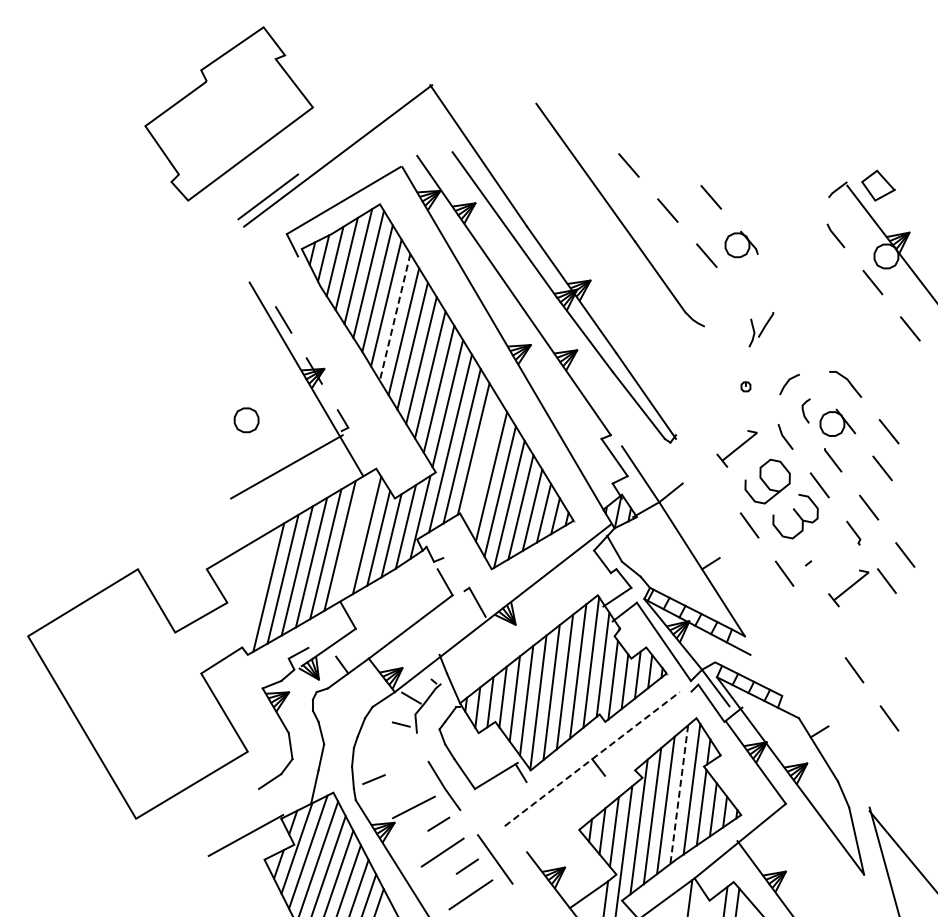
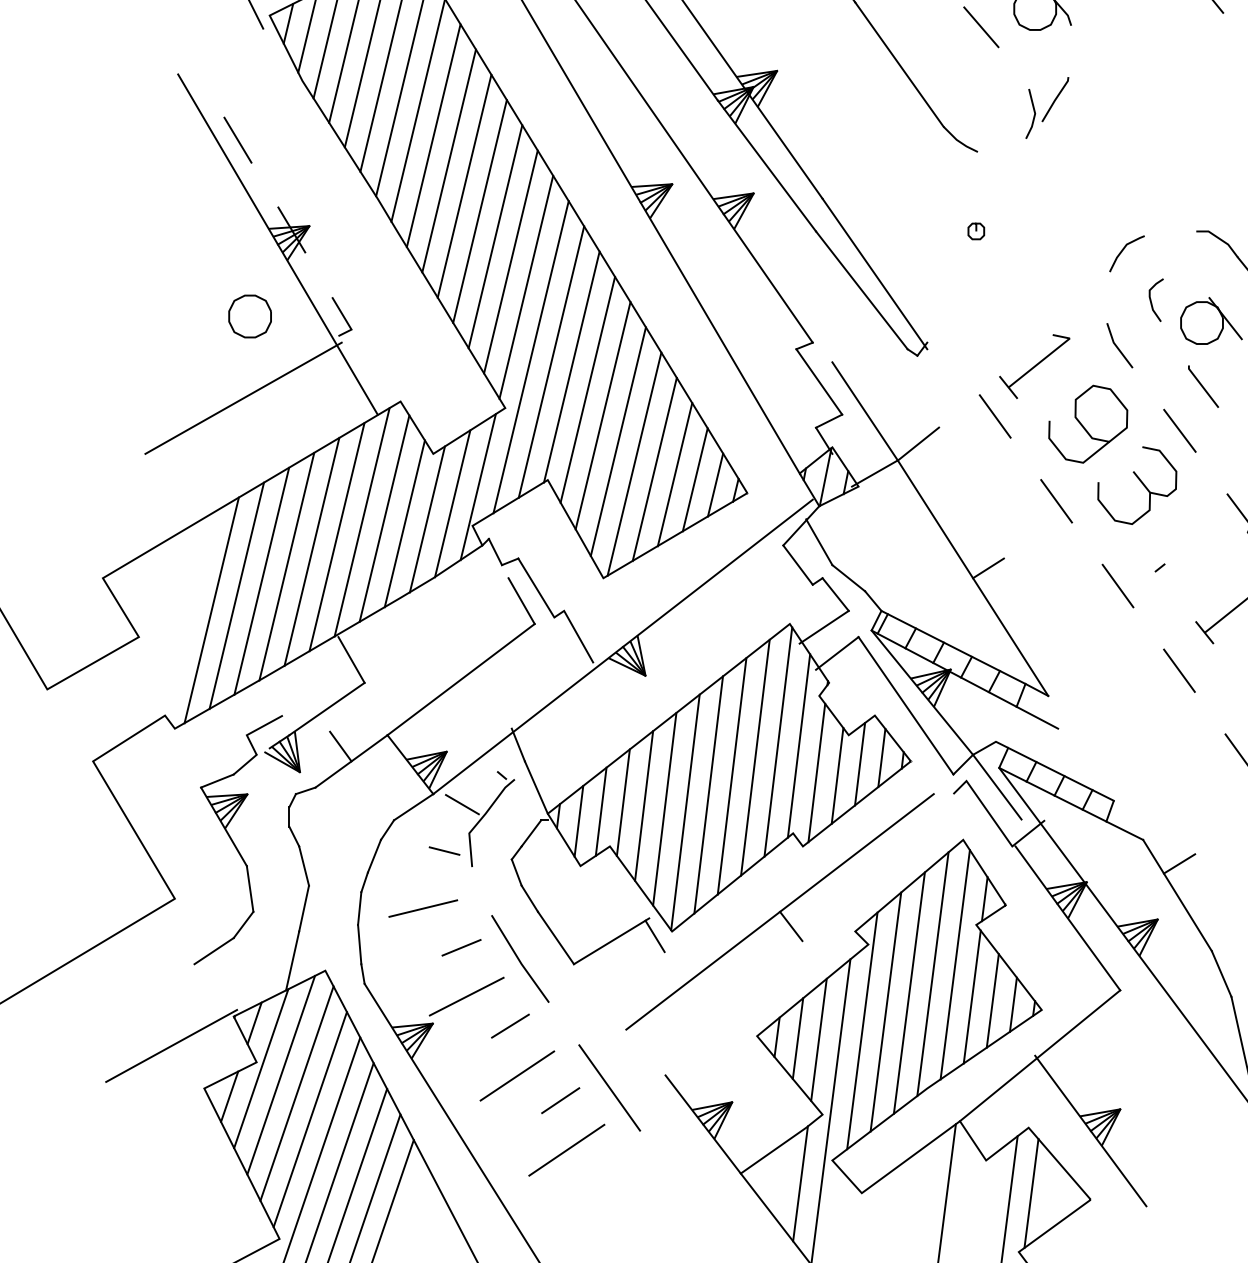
line: (395, 317) -> (434, 135), dashed -> solid
part: (761, 329) -> (1047, 107), moved
curve: (745, 386) -> (975, 230), moved
part: (246, 420) -> (249, 316), moved
line: (482, 461) -> (587, 388), added
line: (714, 477) -> (994, 416), added
line: (354, 537) -> (362, 522), added
line: (453, 574) -> (536, 587), added
line: (819, 621) -> (1179, 669), added
line: (389, 756) -> (423, 907), added
line: (592, 758) -> (780, 910), dashed -> solid
line: (373, 779) -> (460, 947), moved
line: (679, 794) -> (933, 973), dashed -> solid

